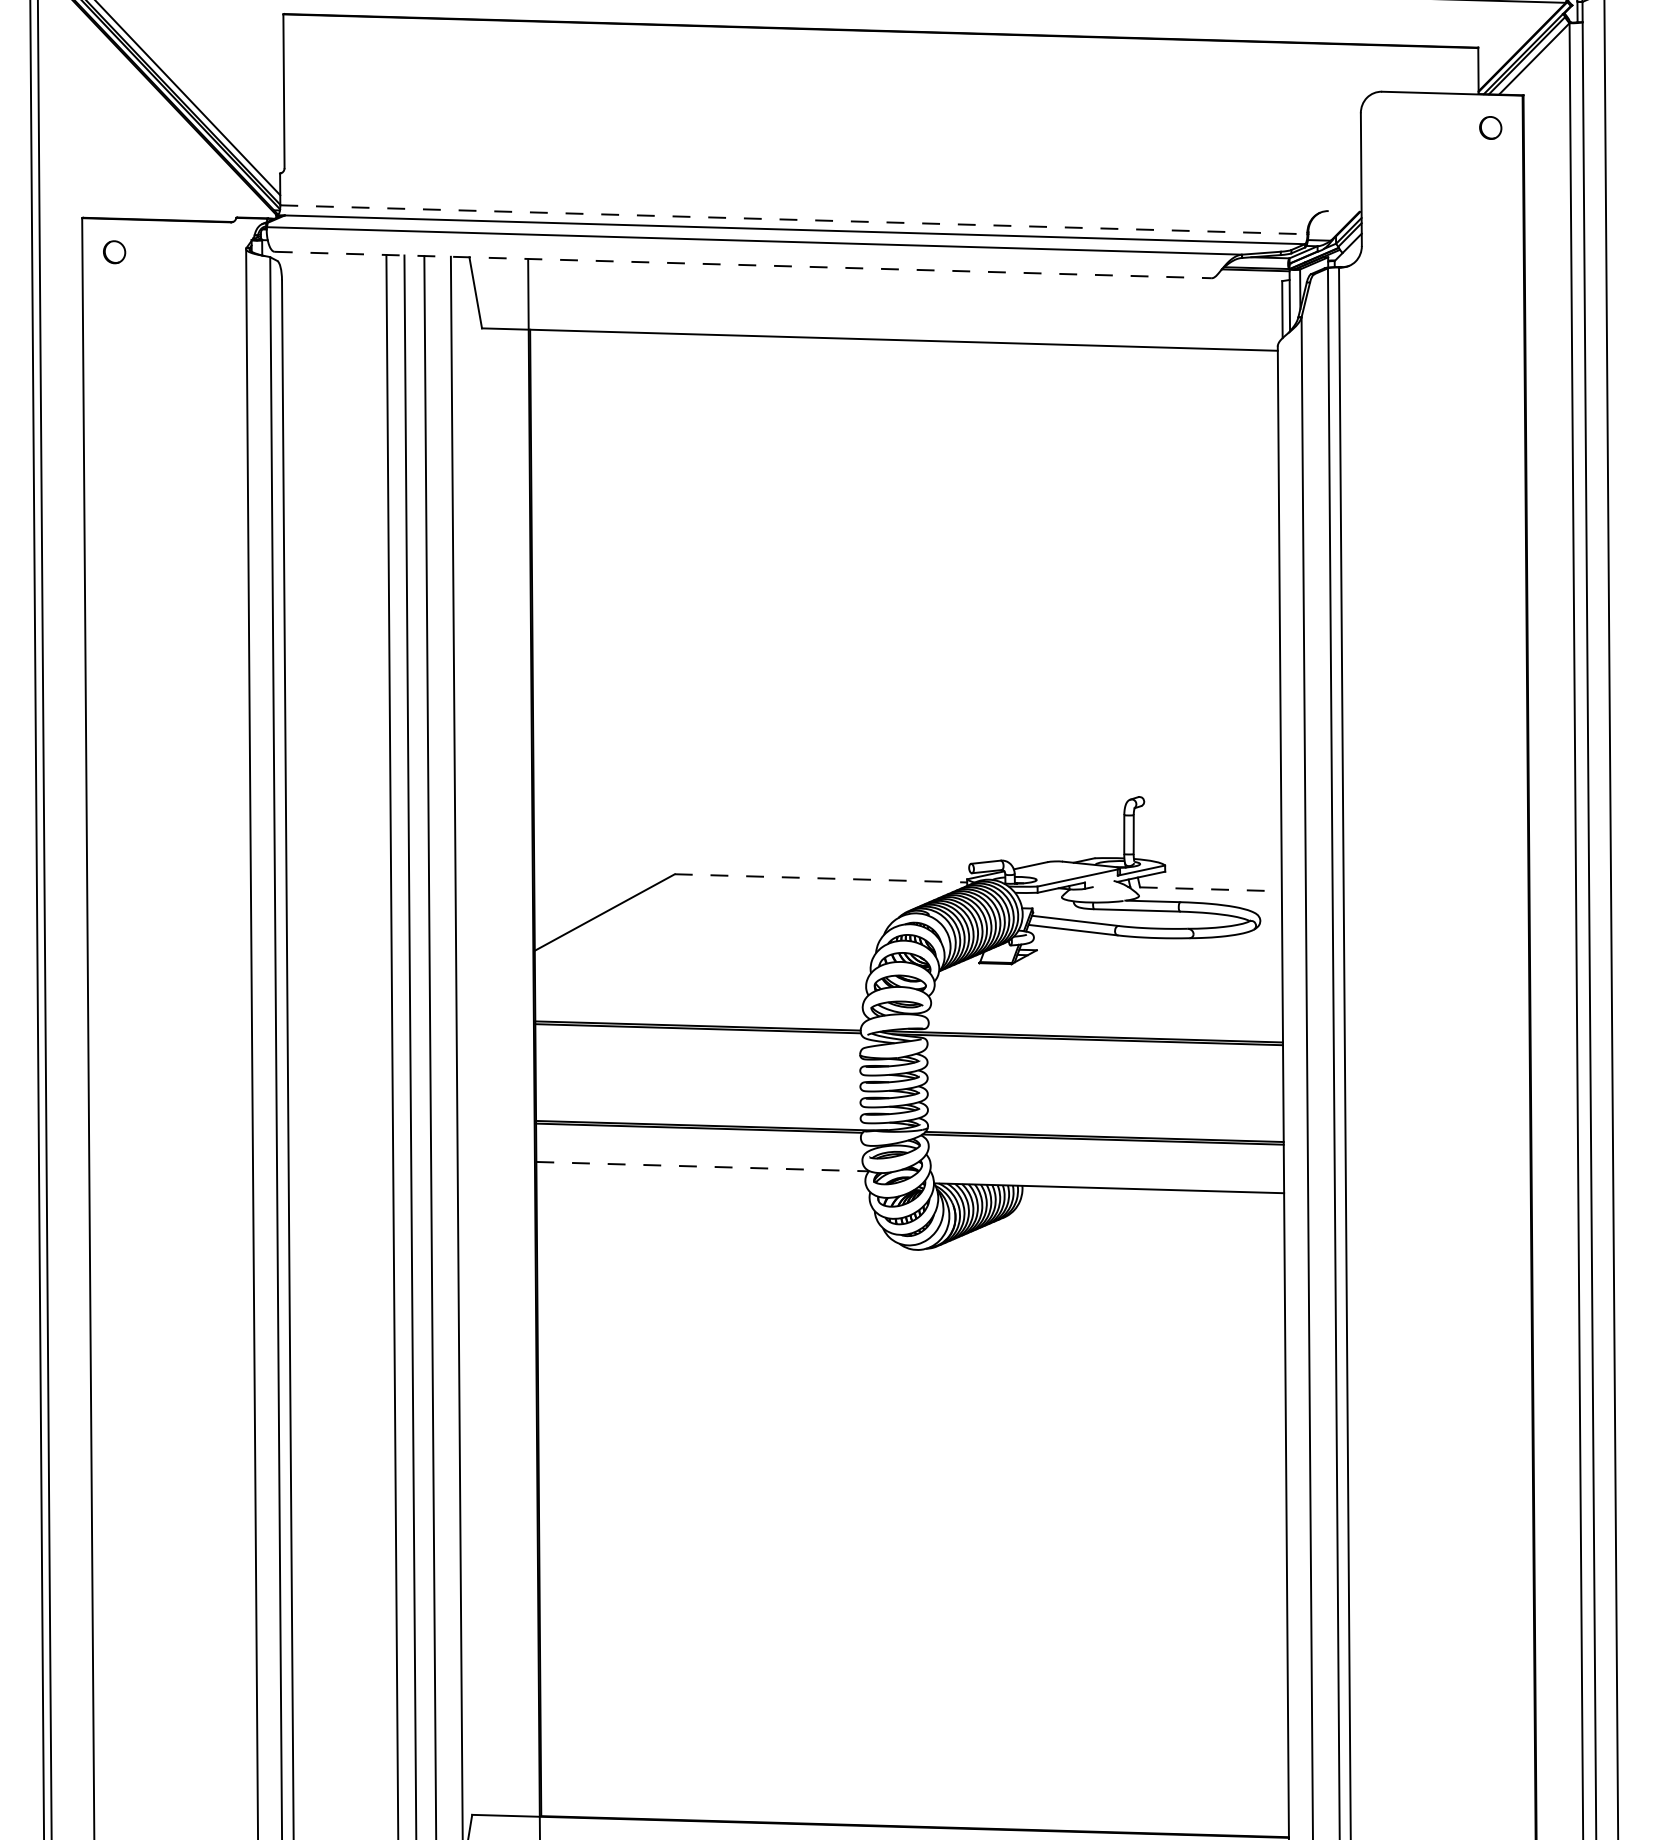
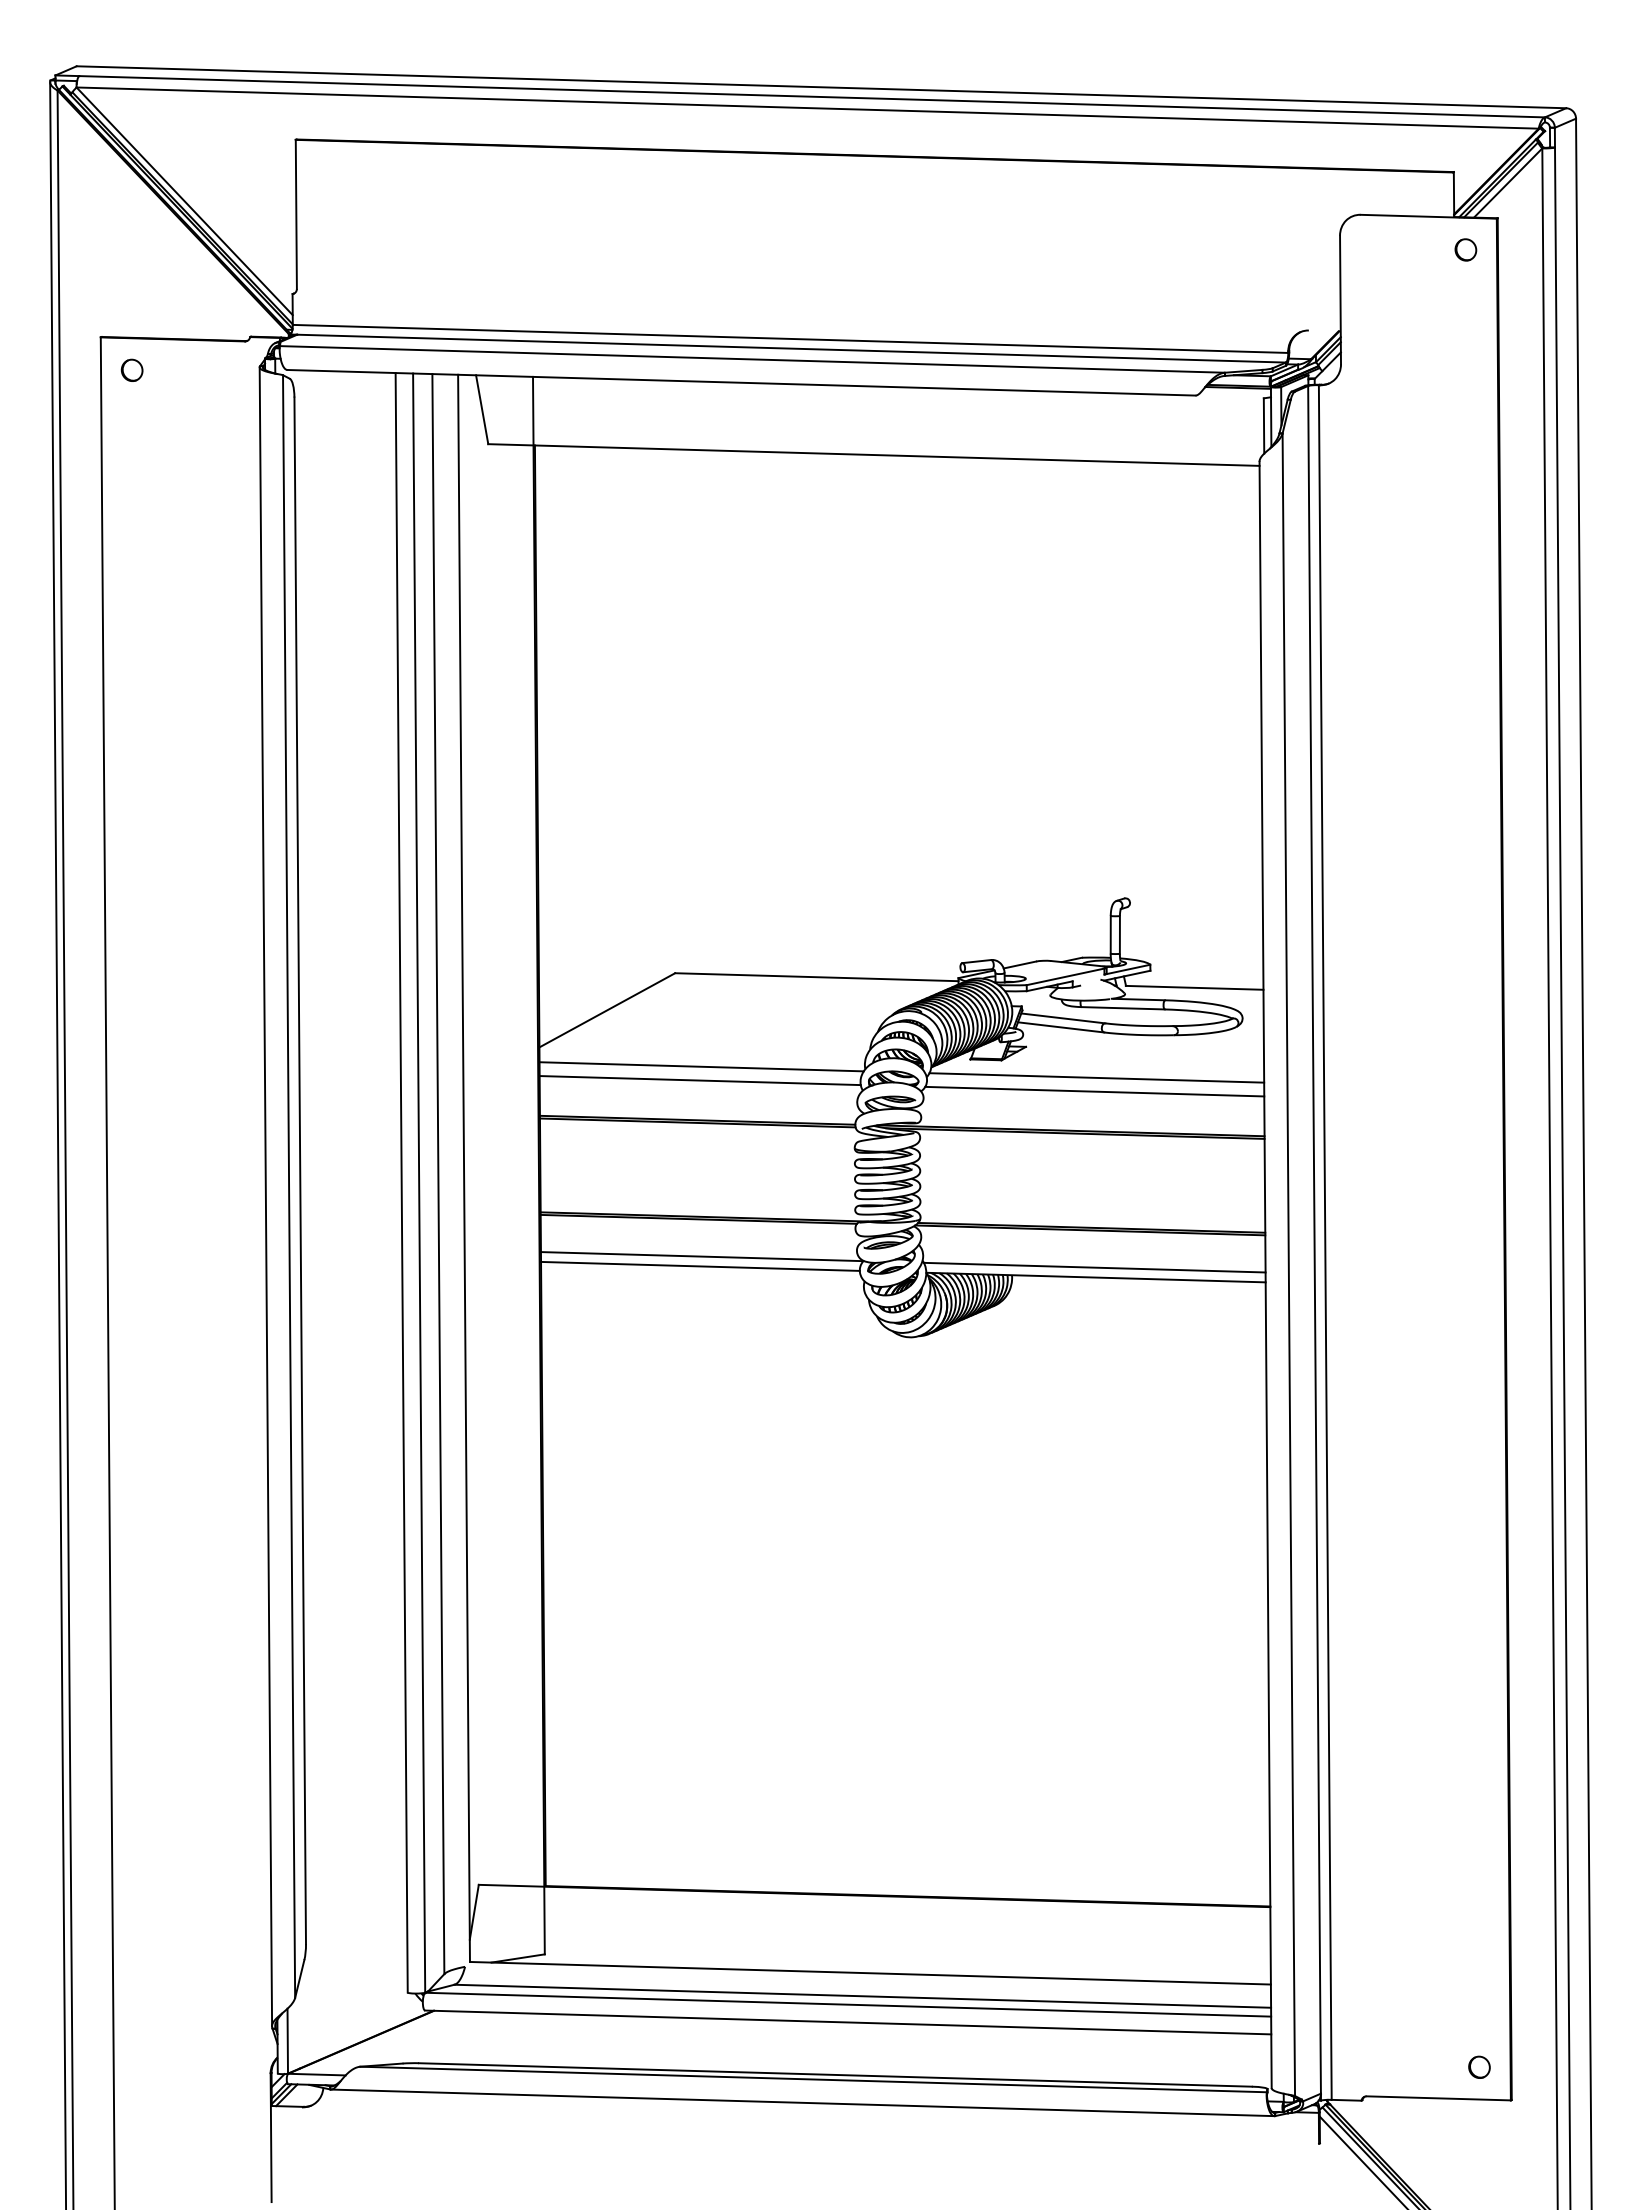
line: (793, 219) -> (790, 338), dashed -> solid
line: (744, 264) -> (742, 382), dashed -> solid
line: (820, 878) -> (816, 977), dashed -> solid
line: (1210, 888) -> (1194, 987), dashed -> solid
line: (702, 970) -> (701, 1066), added
line: (1109, 981) -> (1096, 1077), added
line: (699, 984) -> (699, 1080), added
line: (1107, 996) -> (1094, 1091), added
line: (703, 1166) -> (702, 1256), dashed -> solid
line: (700, 1175) -> (700, 1265), added
line: (1107, 1177) -> (1094, 1267), added

